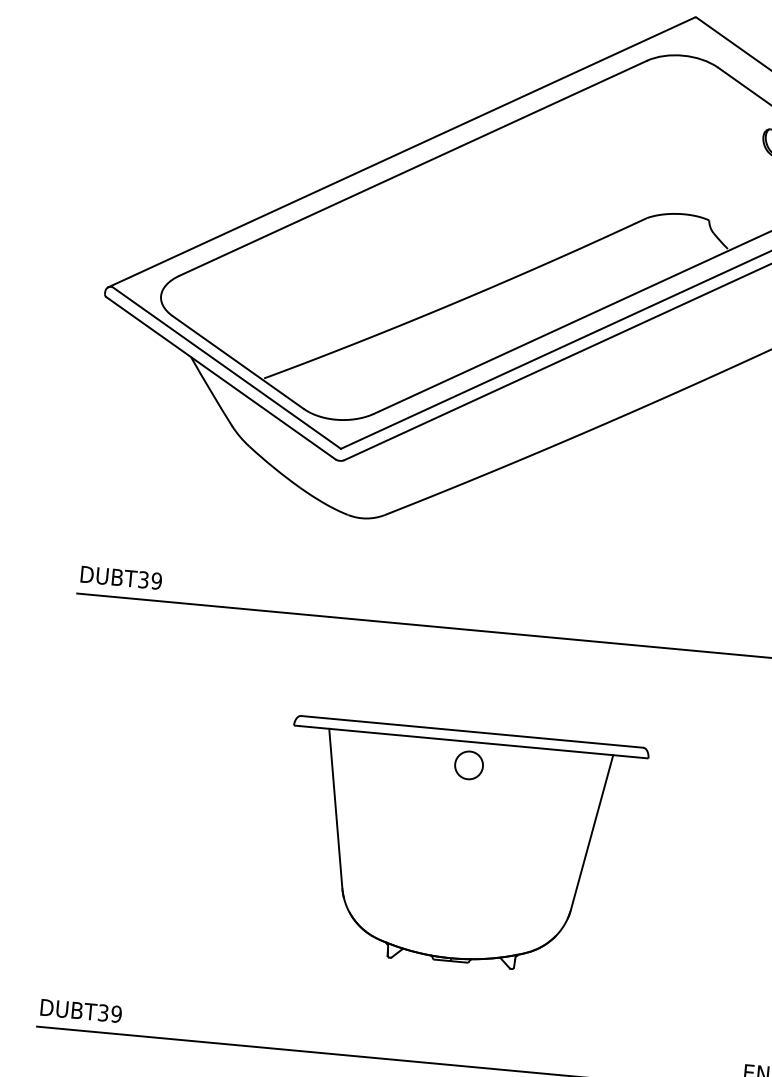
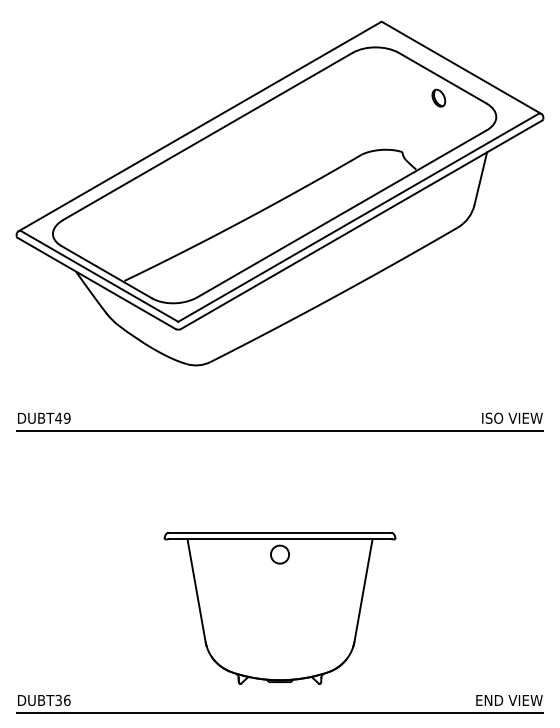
text: (143, 578) -> (58, 417), DUBT39 -> DUBT49
part: (460, 848) -> (279, 608), moved
text: (115, 1014) -> (66, 700), DUBT39 -> DUBT36

